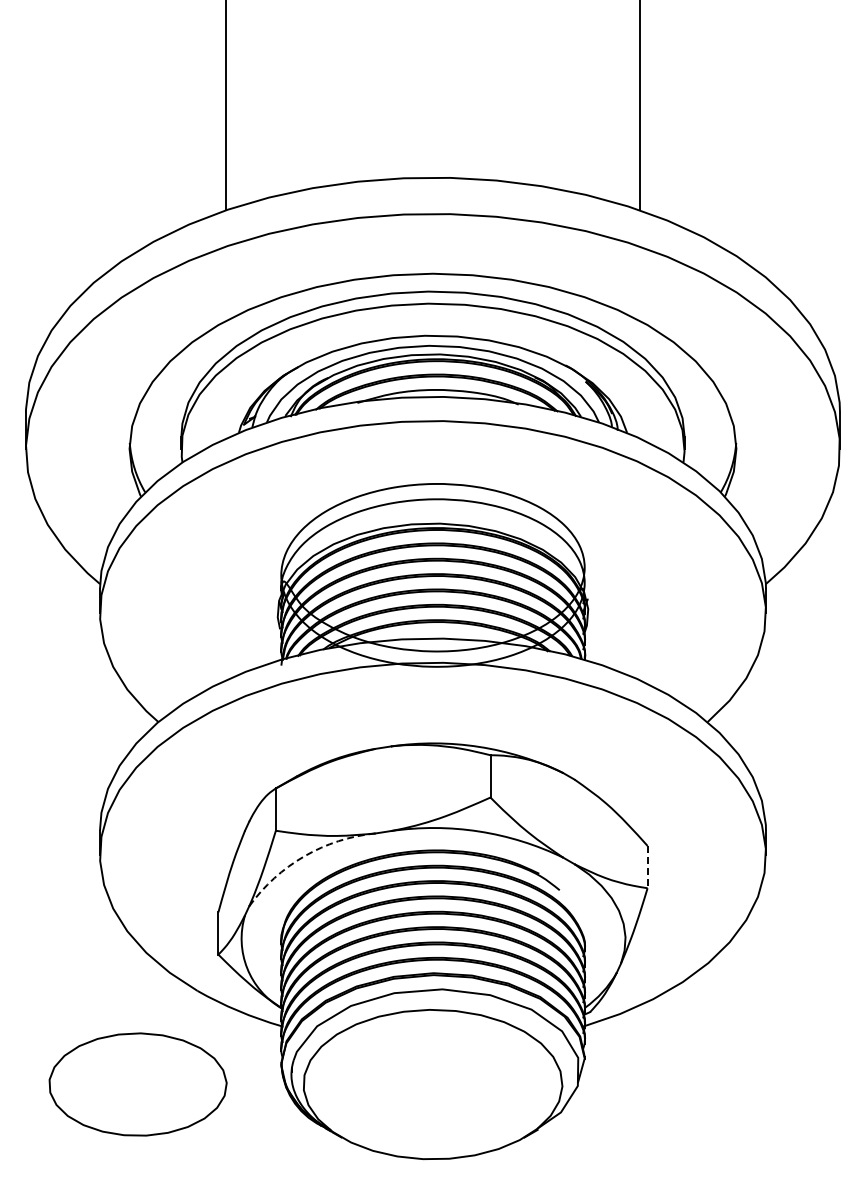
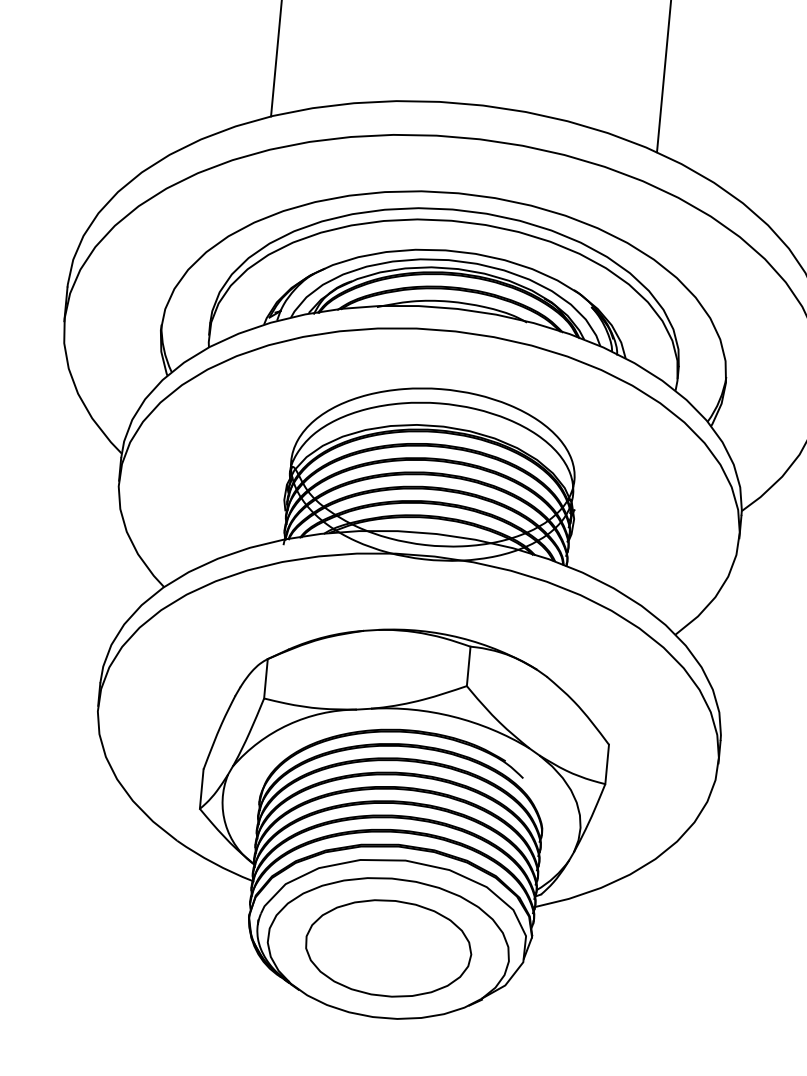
arc: (304, 856) -> (288, 724), dashed -> solid
line: (647, 867) -> (607, 764), dashed -> solid
part: (137, 1084) -> (388, 948), moved

